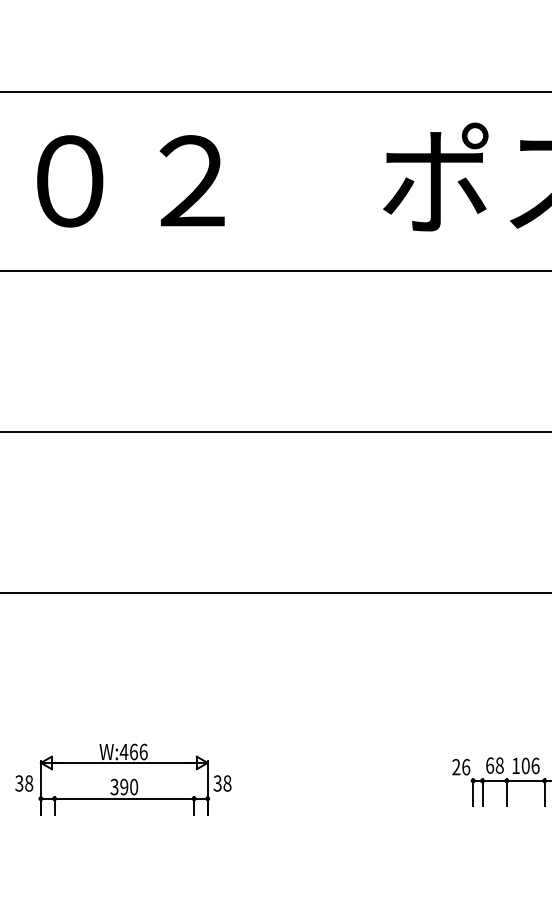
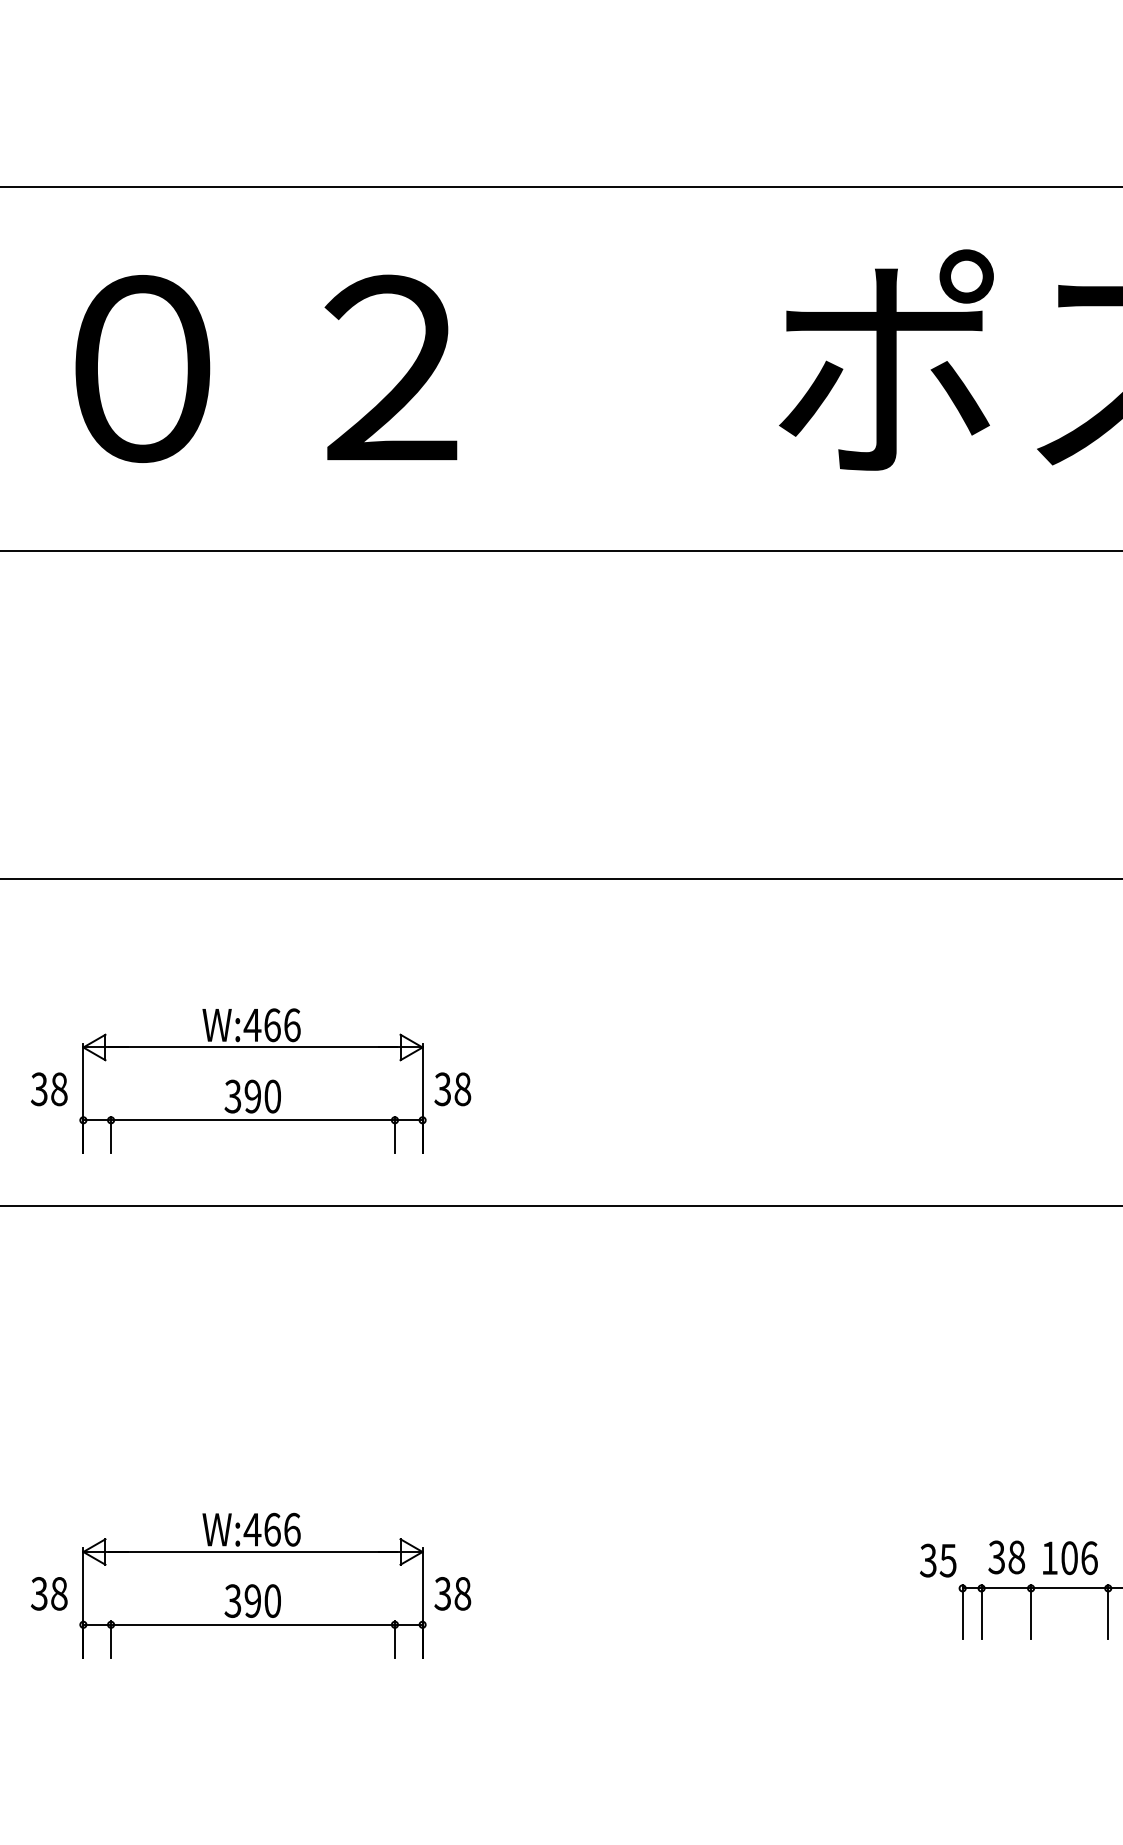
part: (123, 531) -> (251, 1081), added
text: (490, 765) -> (997, 1557), 68 -> 38
text: (461, 767) -> (938, 1561), 26 -> 35

